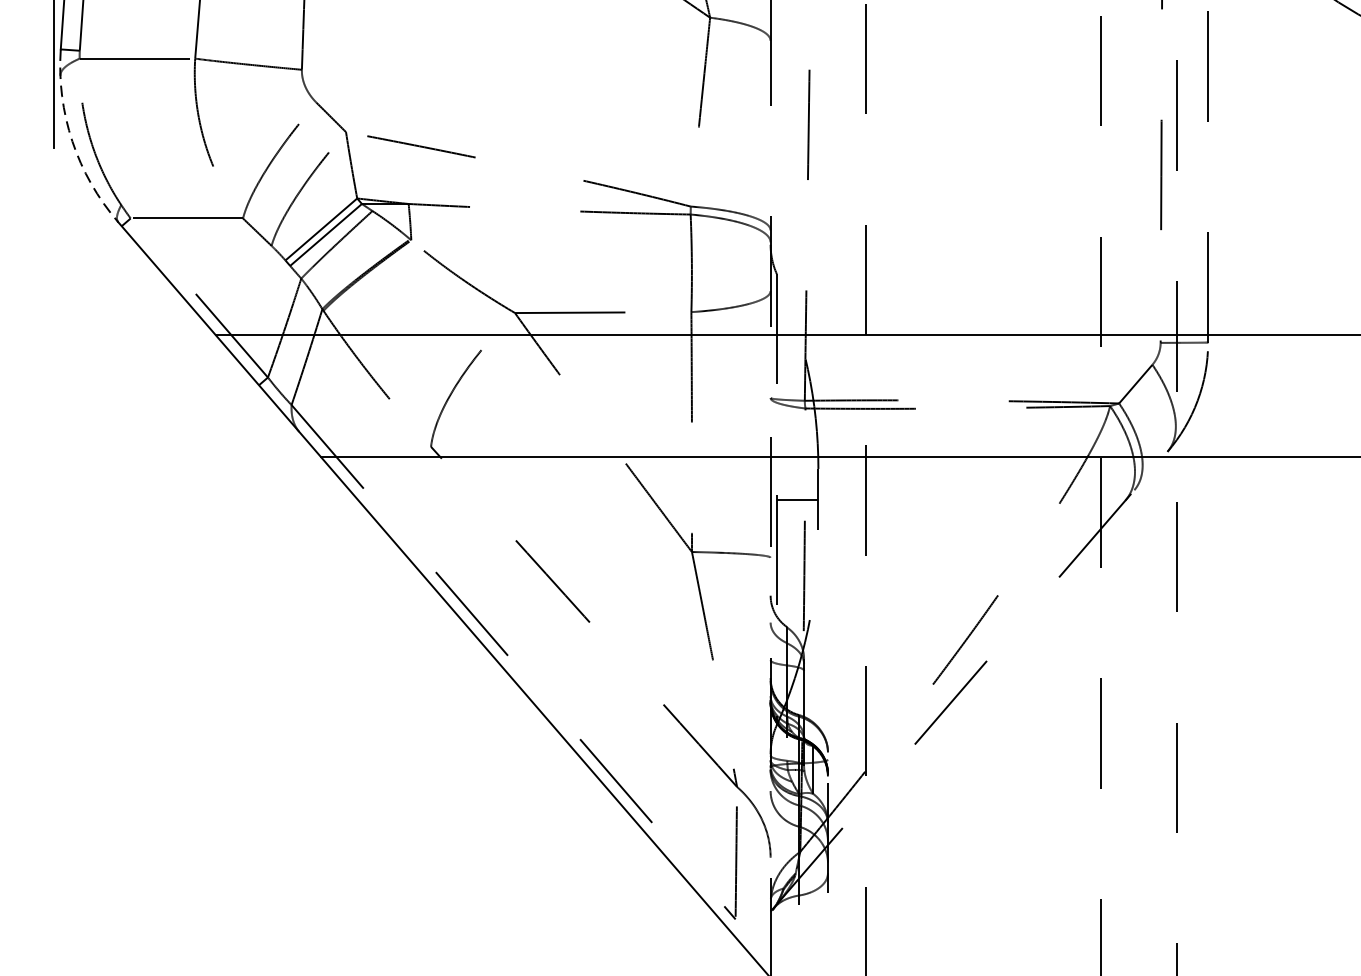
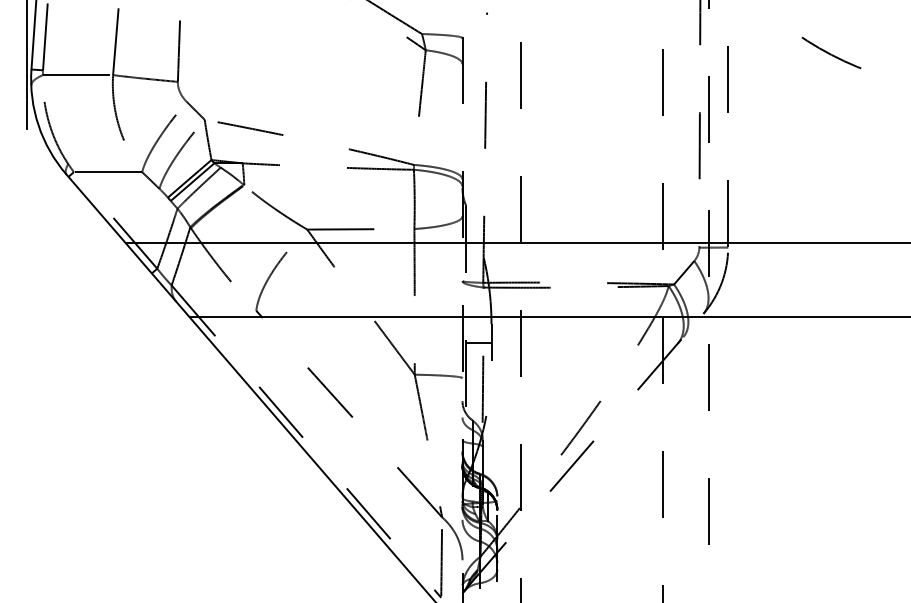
arc: (72, 141) -> (38, 125), dashed -> solid

